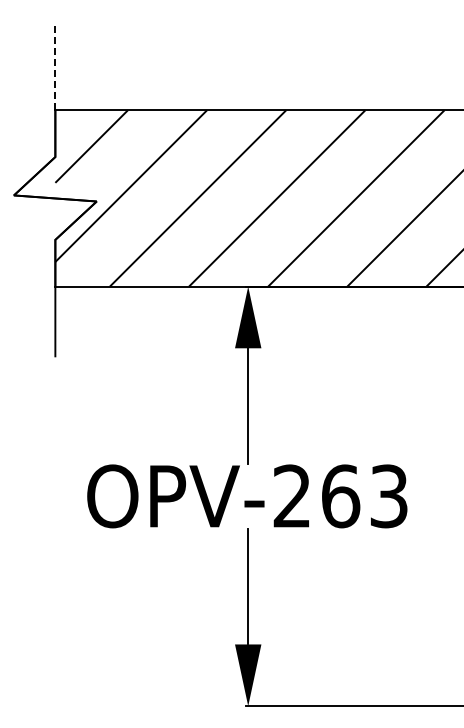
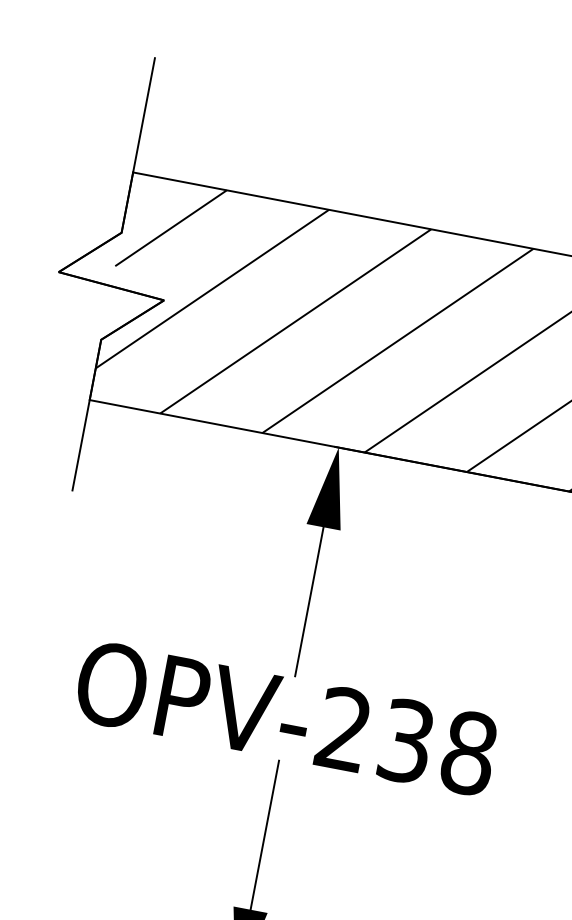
line: (55, 65) -> (144, 114), dashed -> solid
text: (365, 496) -> (438, 747), OPV-263 -> OPV-238

